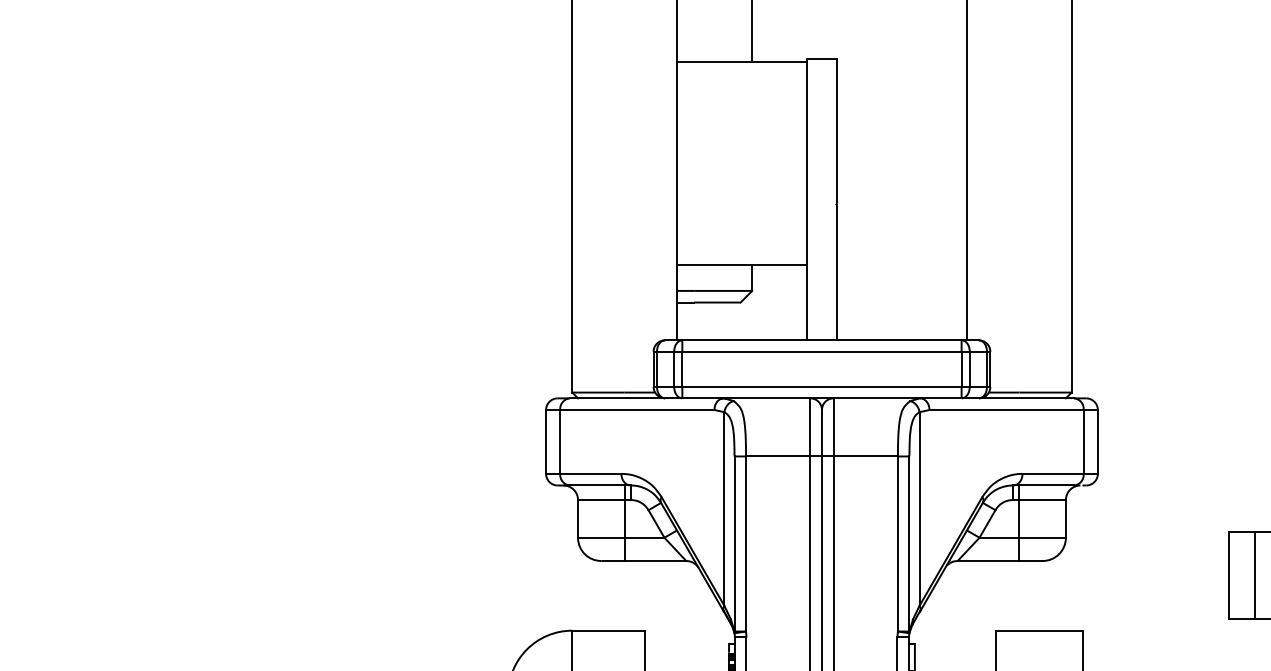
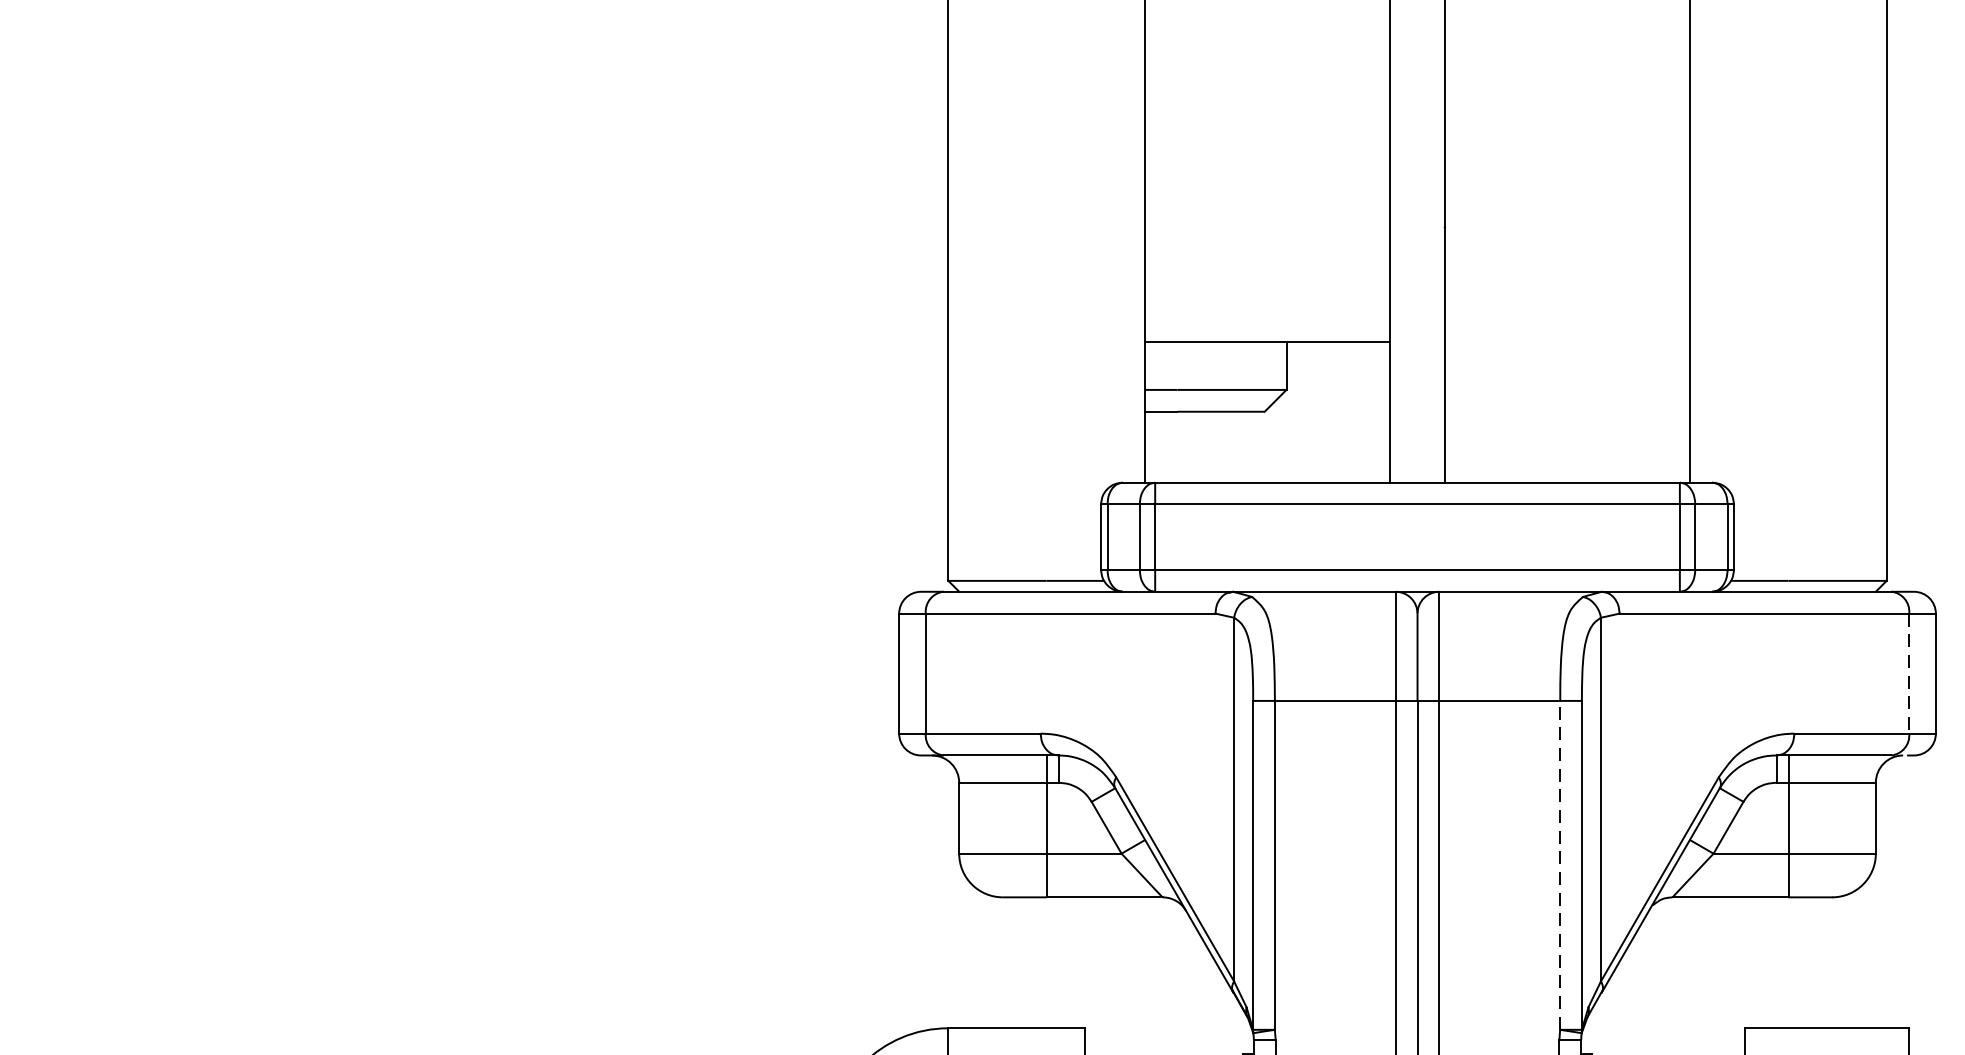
line: (1083, 441) -> (1908, 672), solid -> dashed
line: (897, 543) -> (1559, 864), solid -> dashed

